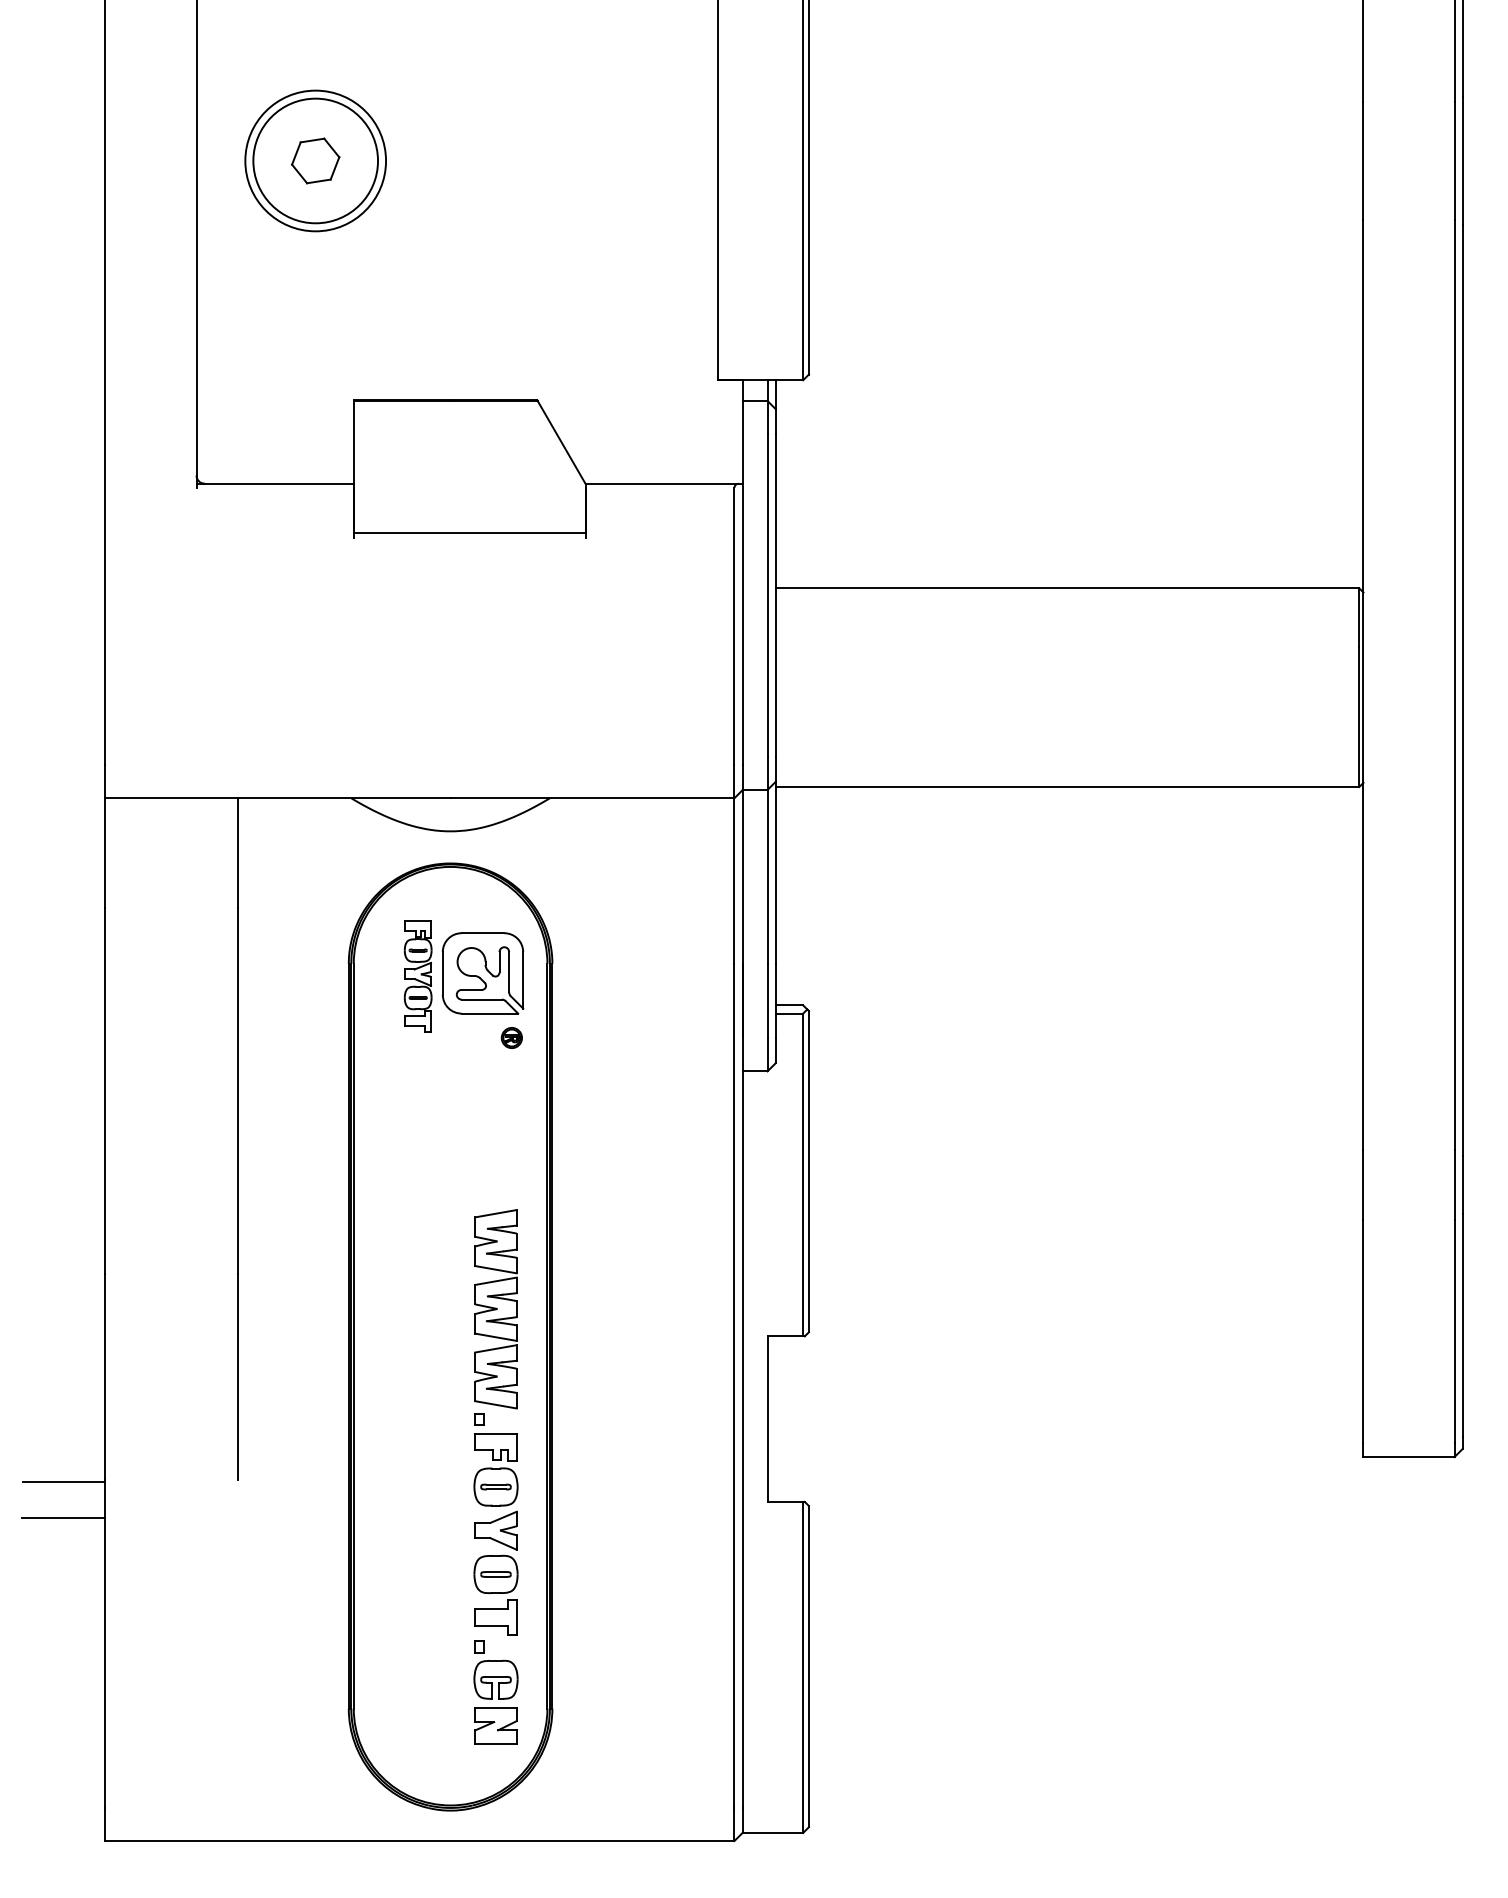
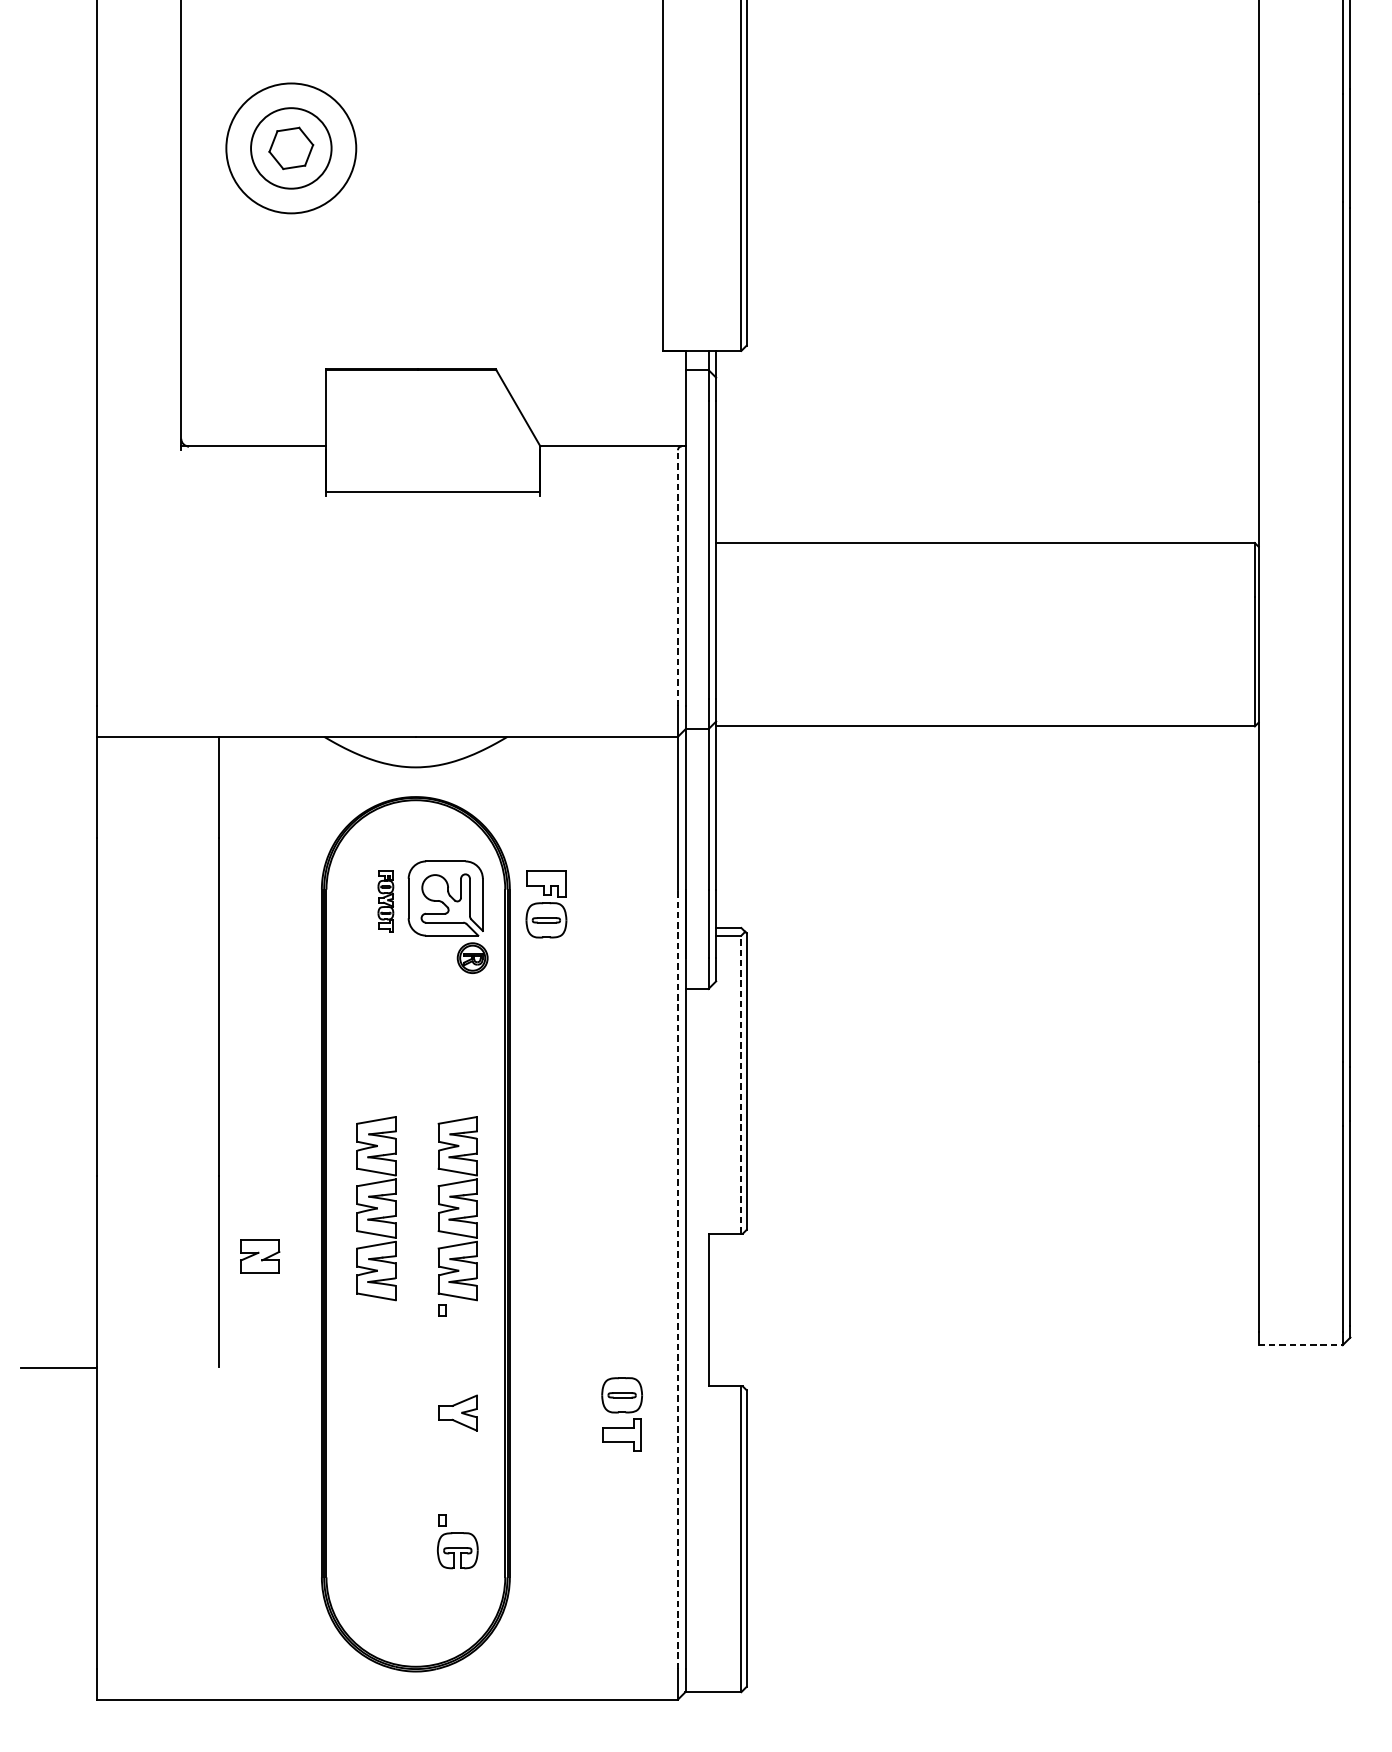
circle: (315, 160) -> (291, 147), size x0.7
line: (734, 626) -> (677, 578), solid -> dashed
part: (417, 976) -> (385, 901), size x0.6
part: (511, 1037) -> (472, 957), size x1.6
line: (803, 1174) -> (741, 1084), solid -> dashed
part: (407, 1309) -> (376, 1208), added
line: (734, 1385) -> (677, 1279), solid -> dashed
line: (1408, 1457) -> (1300, 1345), solid -> dashed
part: (495, 1469) -> (545, 904), moved
line: (63, 1518) -> (58, 1401), removed
part: (495, 1594) -> (621, 1413), moved
part: (495, 1725) -> (259, 1255), moved

